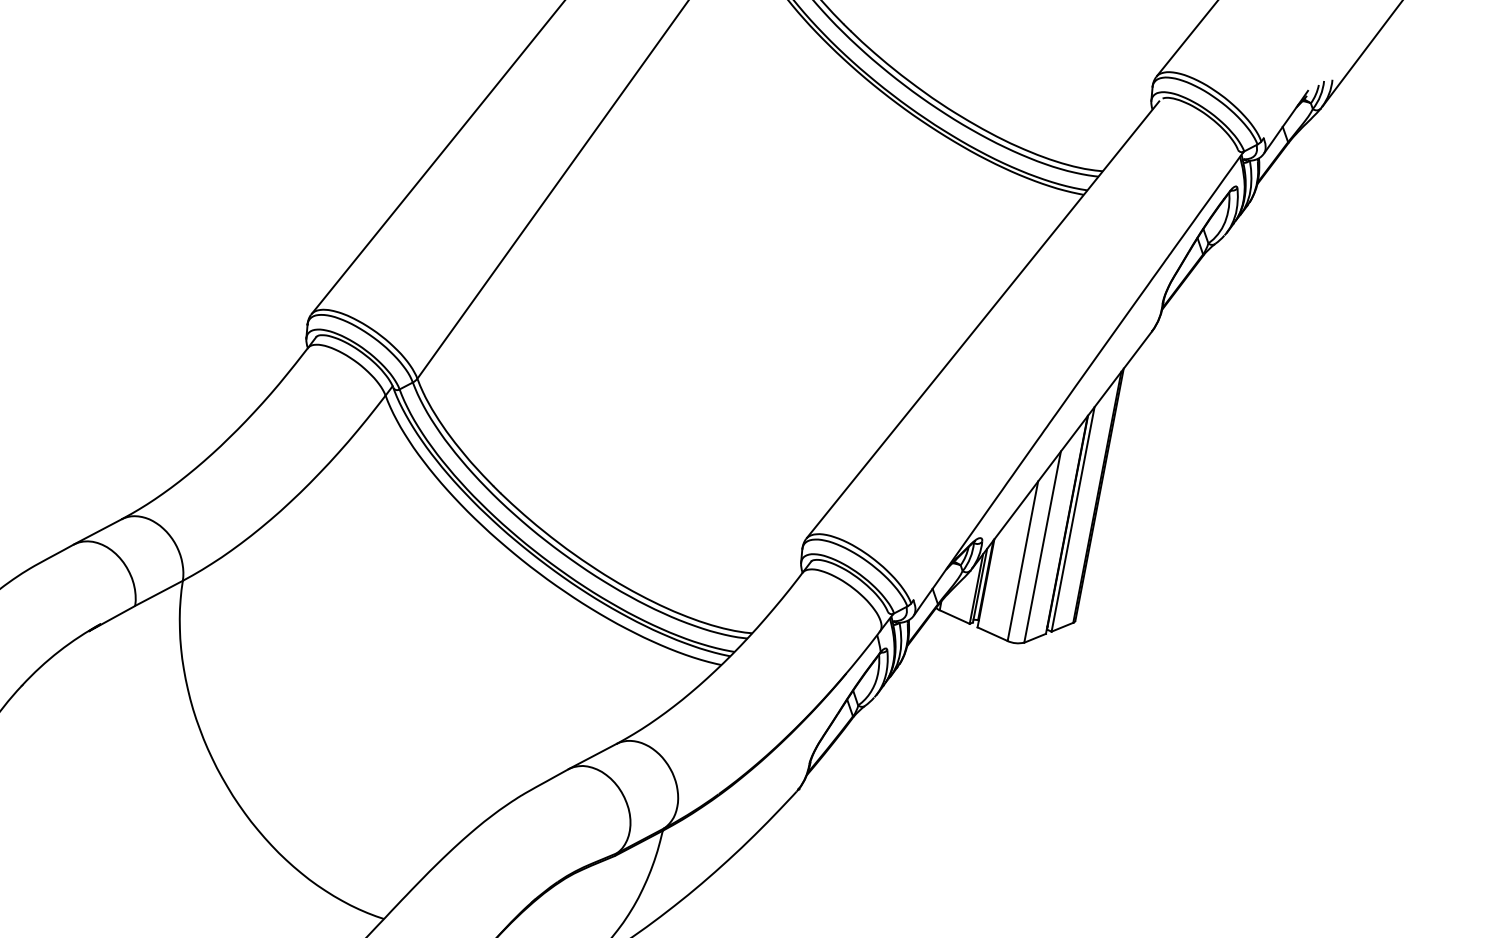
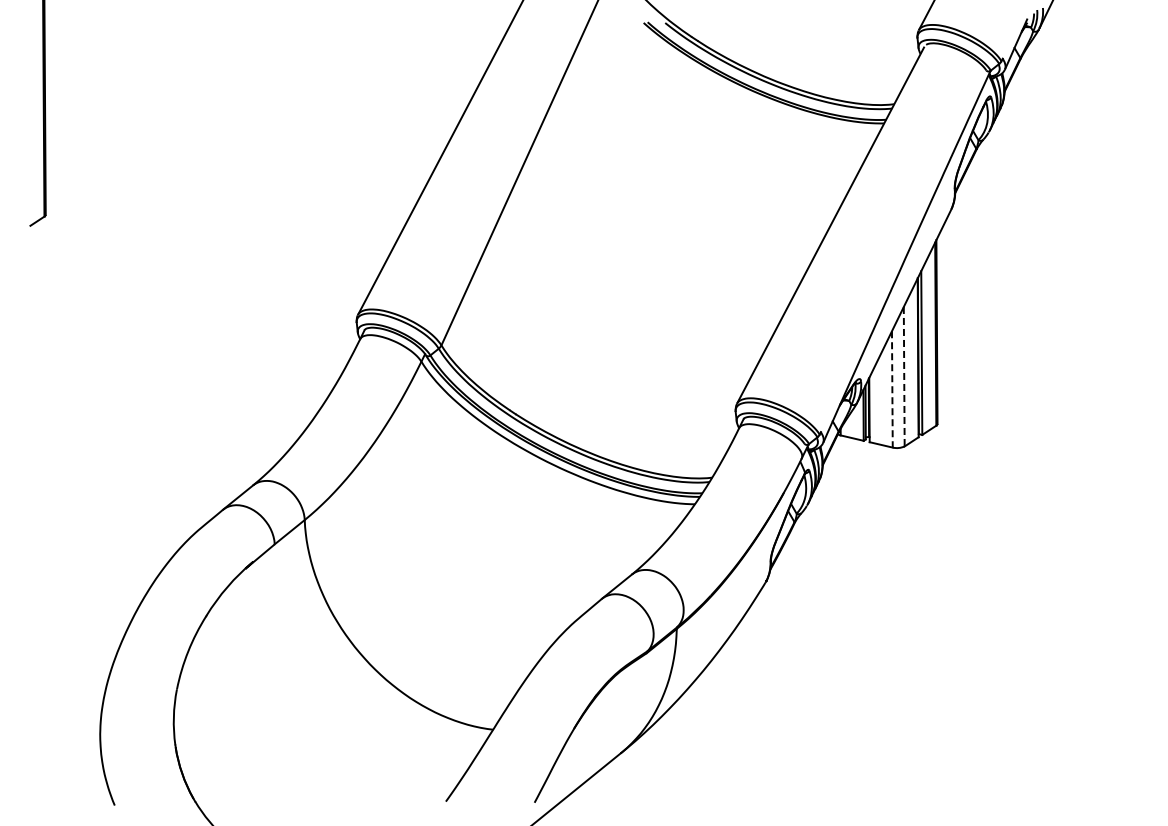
line: (1043, 546) -> (904, 376), solid -> dashed
line: (1023, 561) -> (892, 389), solid -> dashed

